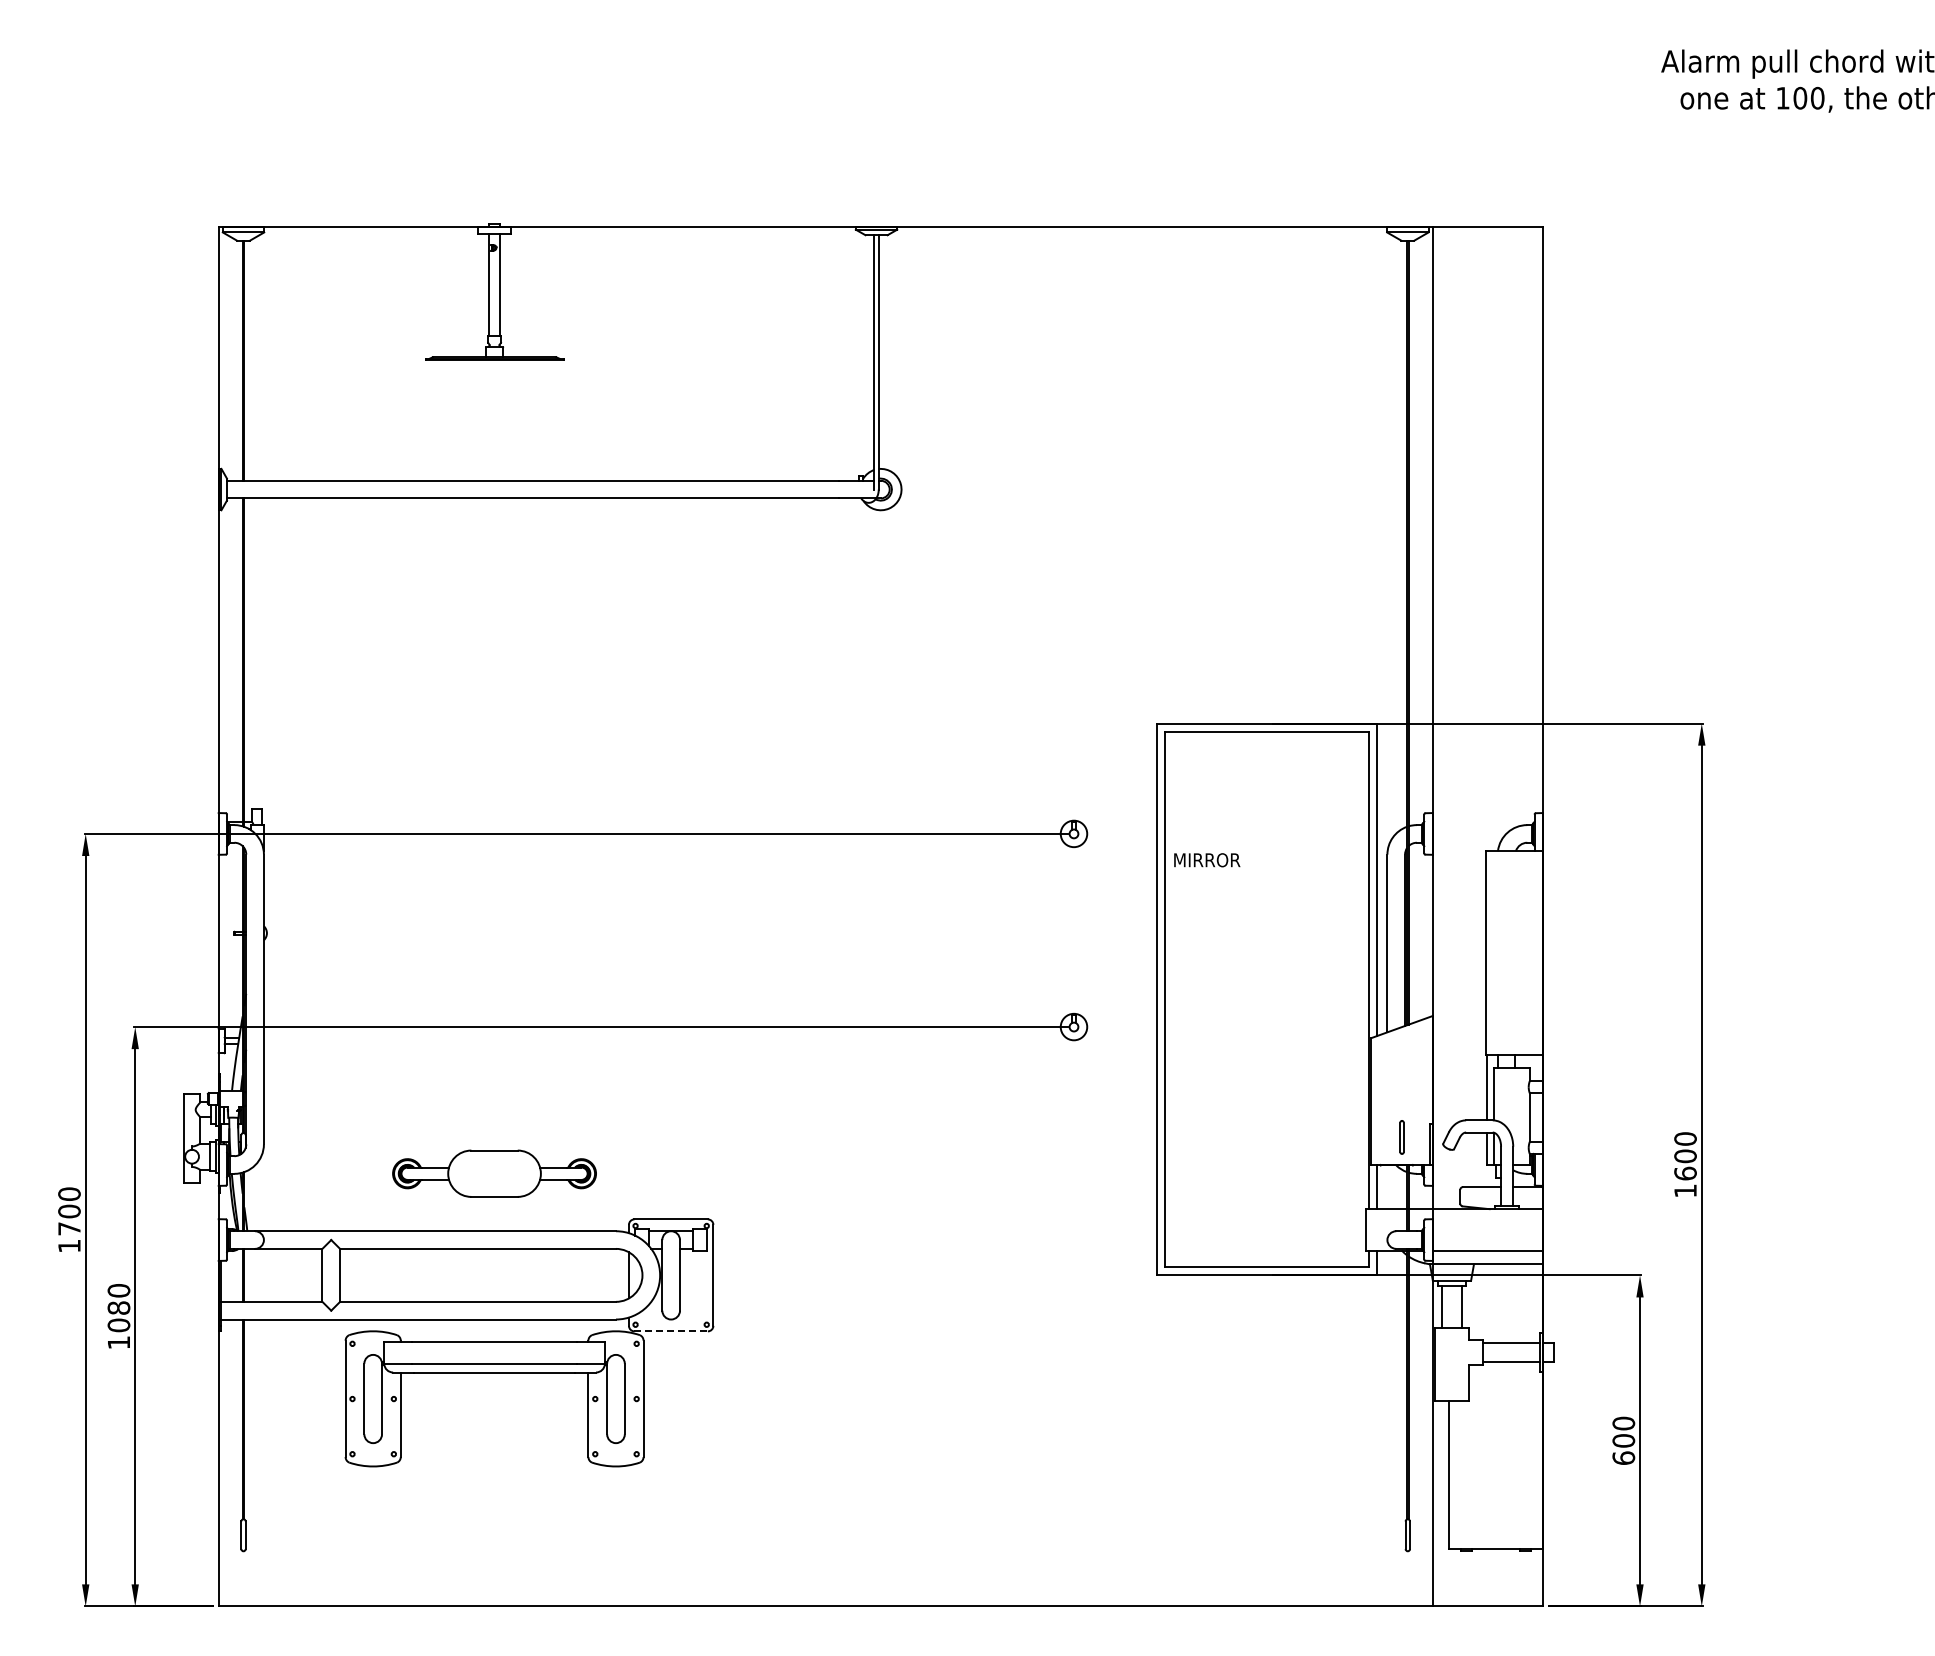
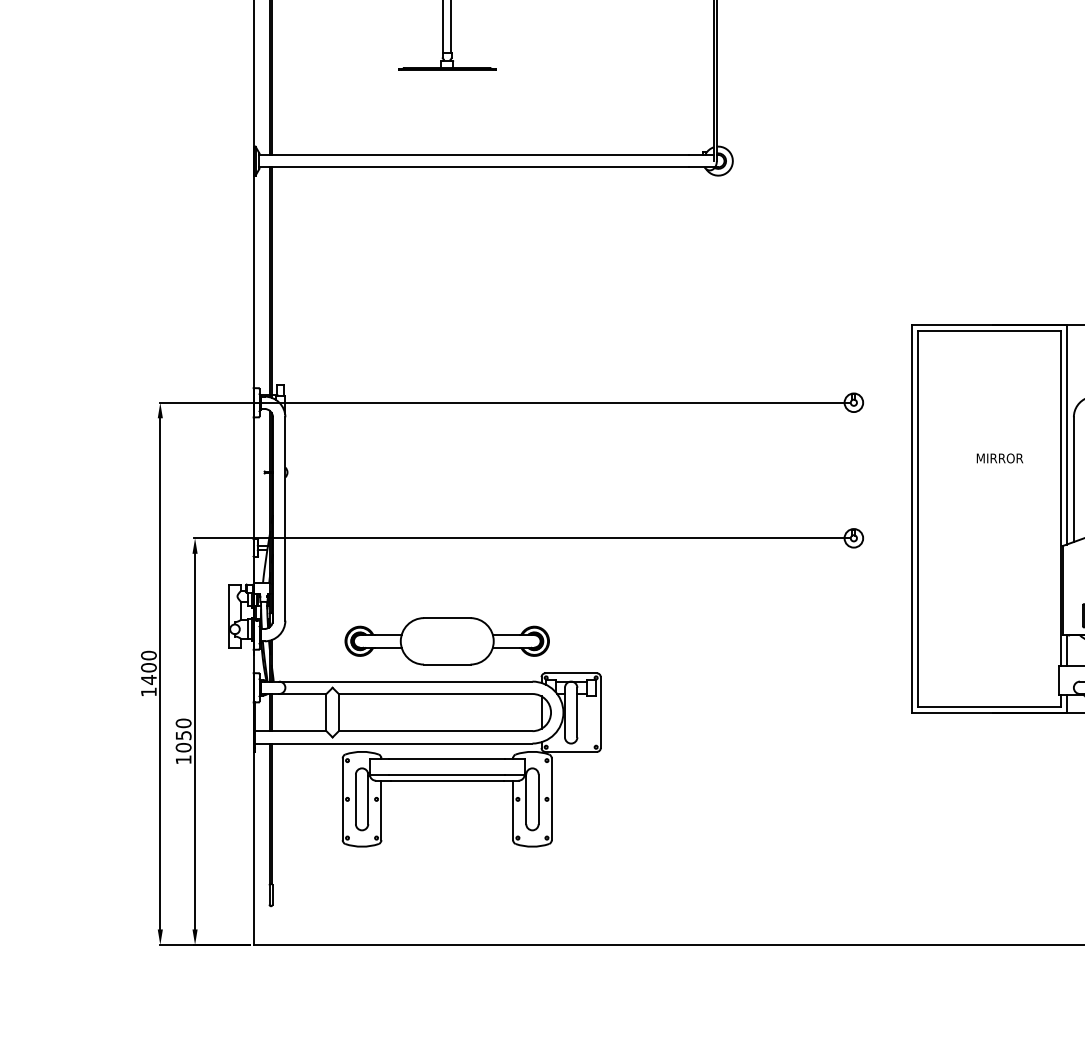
text: (1207, 860) -> (1000, 458), moved
part: (494, 1173) -> (447, 641), size x1.43
text: (69, 1228) -> (148, 679), 1700 -> 1400
text: (118, 1307) -> (183, 735), 1080 -> 1050
line: (671, 1331) -> (571, 751), dashed -> solid

